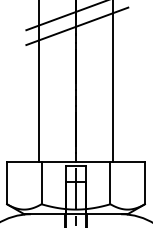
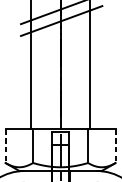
line: (7, 183) -> (5, 146), solid -> dashed
line: (144, 183) -> (115, 146), solid -> dashed

